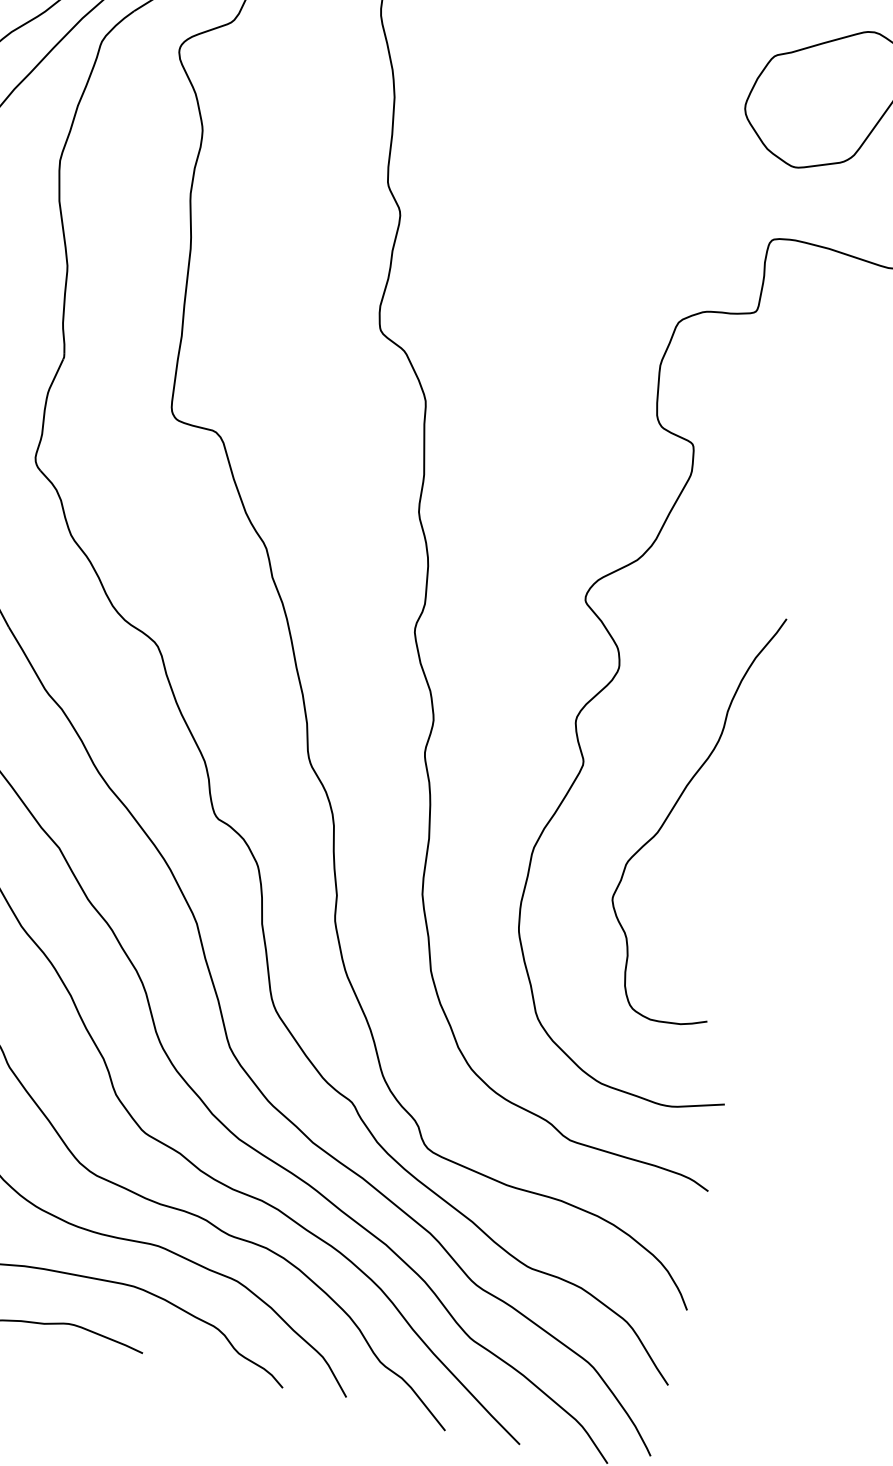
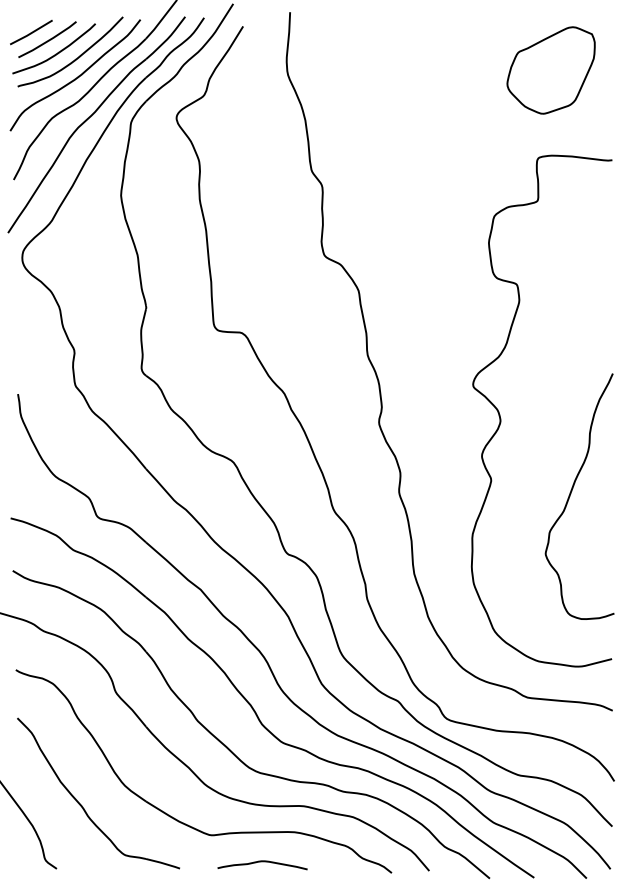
curve: (676, 807) -> (571, 494), moved

